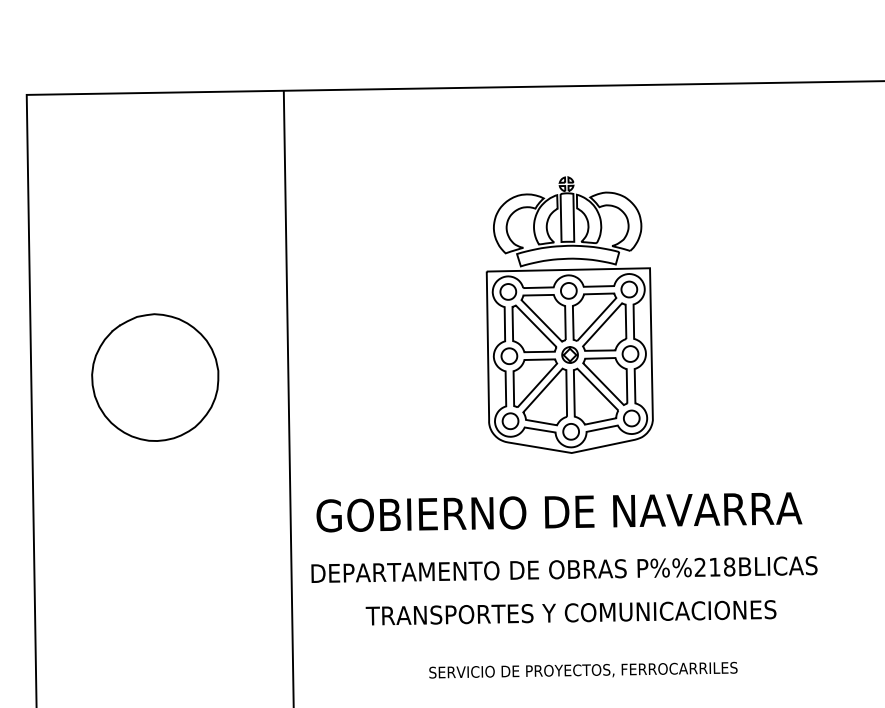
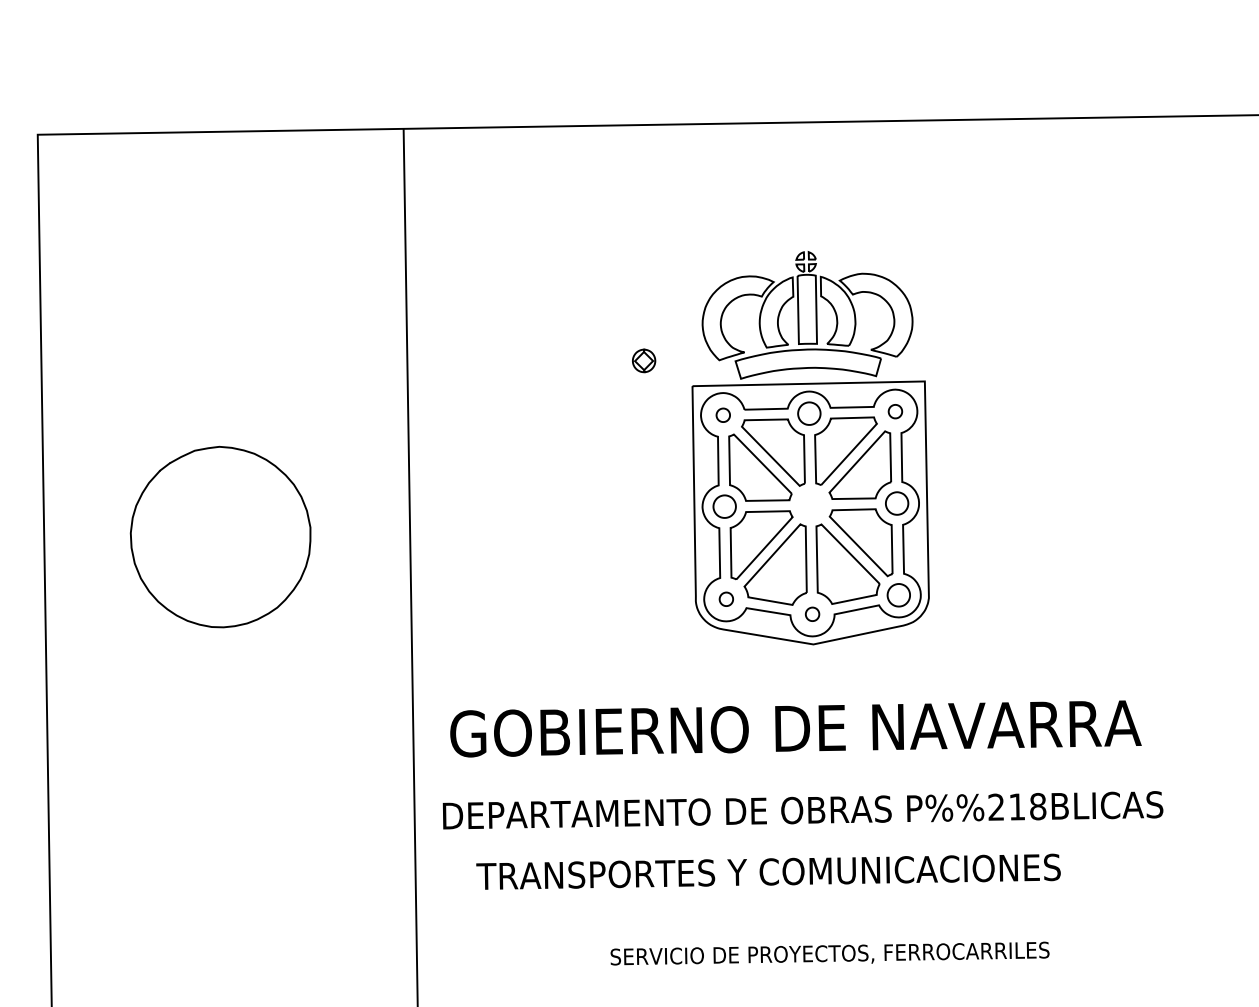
part: (629, 289) -> (895, 411), size x0.6
part: (508, 292) -> (723, 415), size x0.6
part: (570, 354) -> (644, 360), moved
part: (510, 421) -> (726, 599), size x0.6
part: (571, 431) -> (812, 614), size x0.6
text: (571, 612) -> (768, 871), moved

